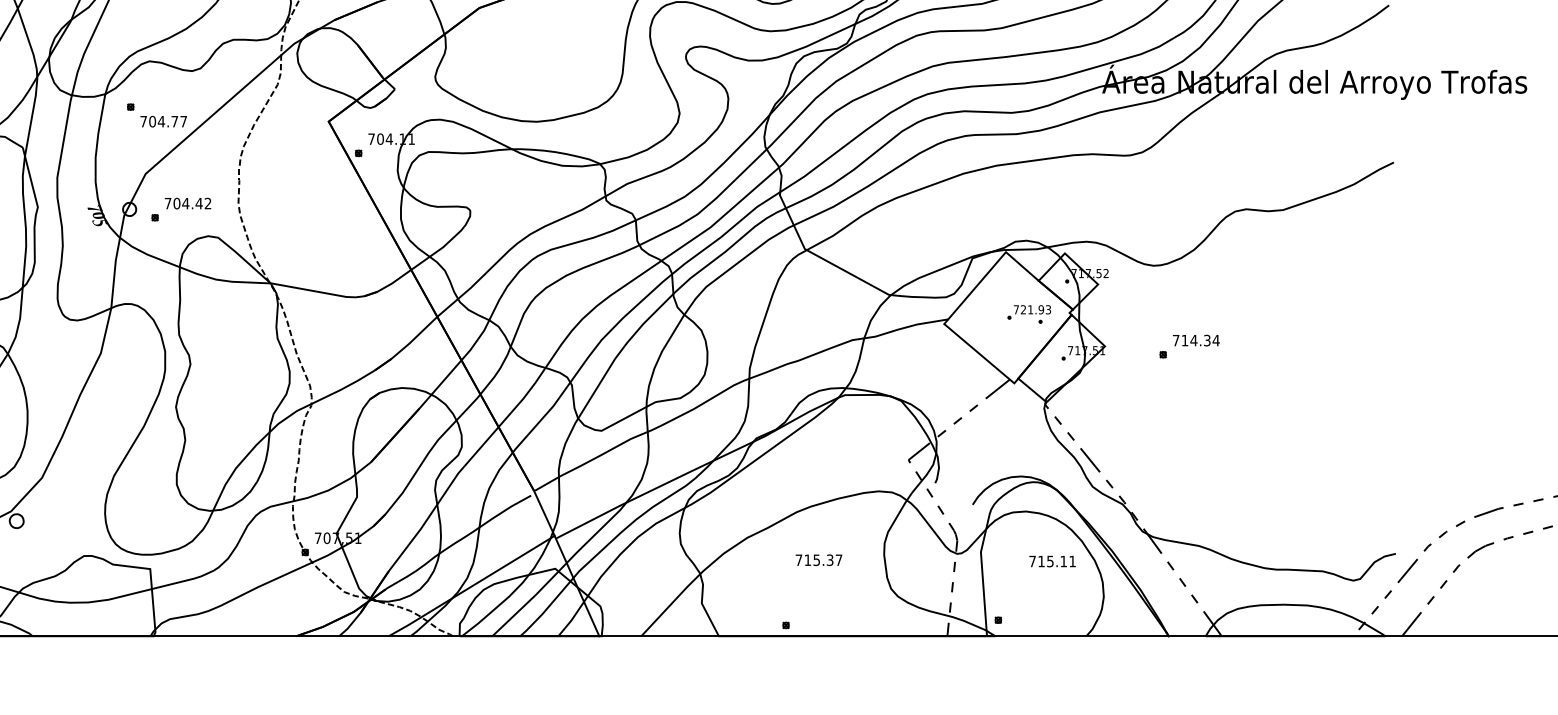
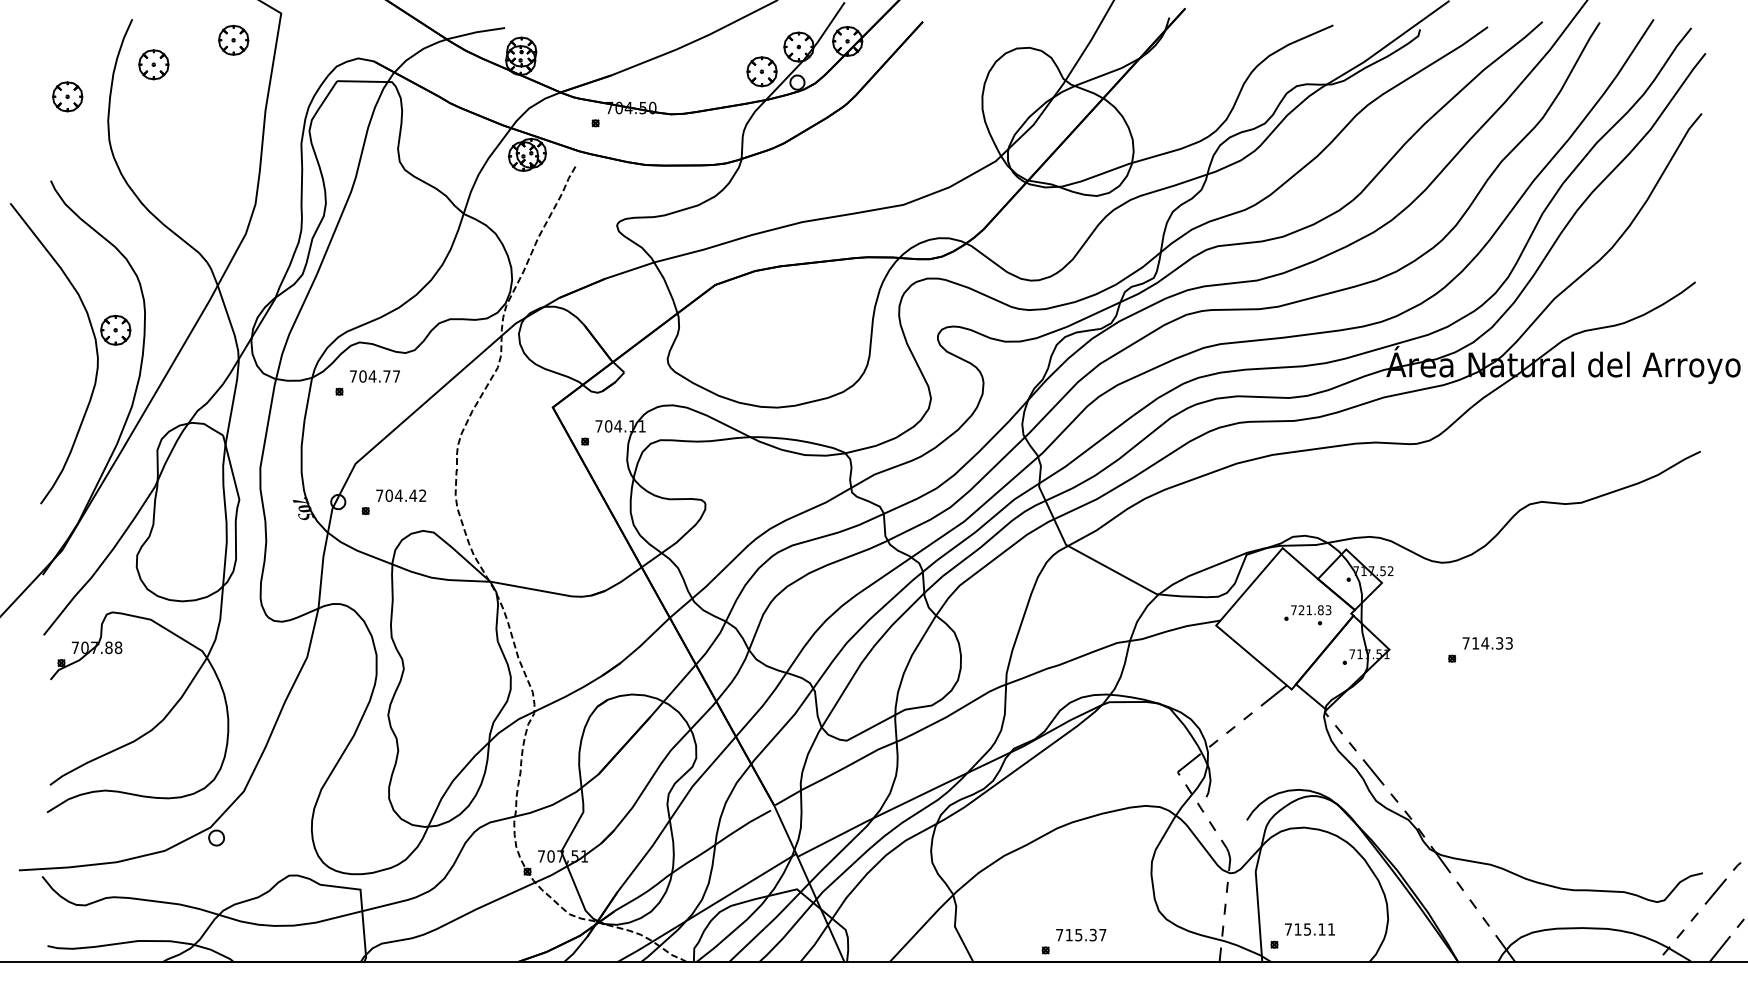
text: (163, 121) -> (374, 376), moved
text: (1041, 310) -> (1320, 610), 721.93 -> 721.83
text: (1216, 340) -> (1509, 643), 714.34 -> 714.33
text: (819, 559) -> (1081, 934), moved
text: (1052, 561) -> (1309, 929), moved

